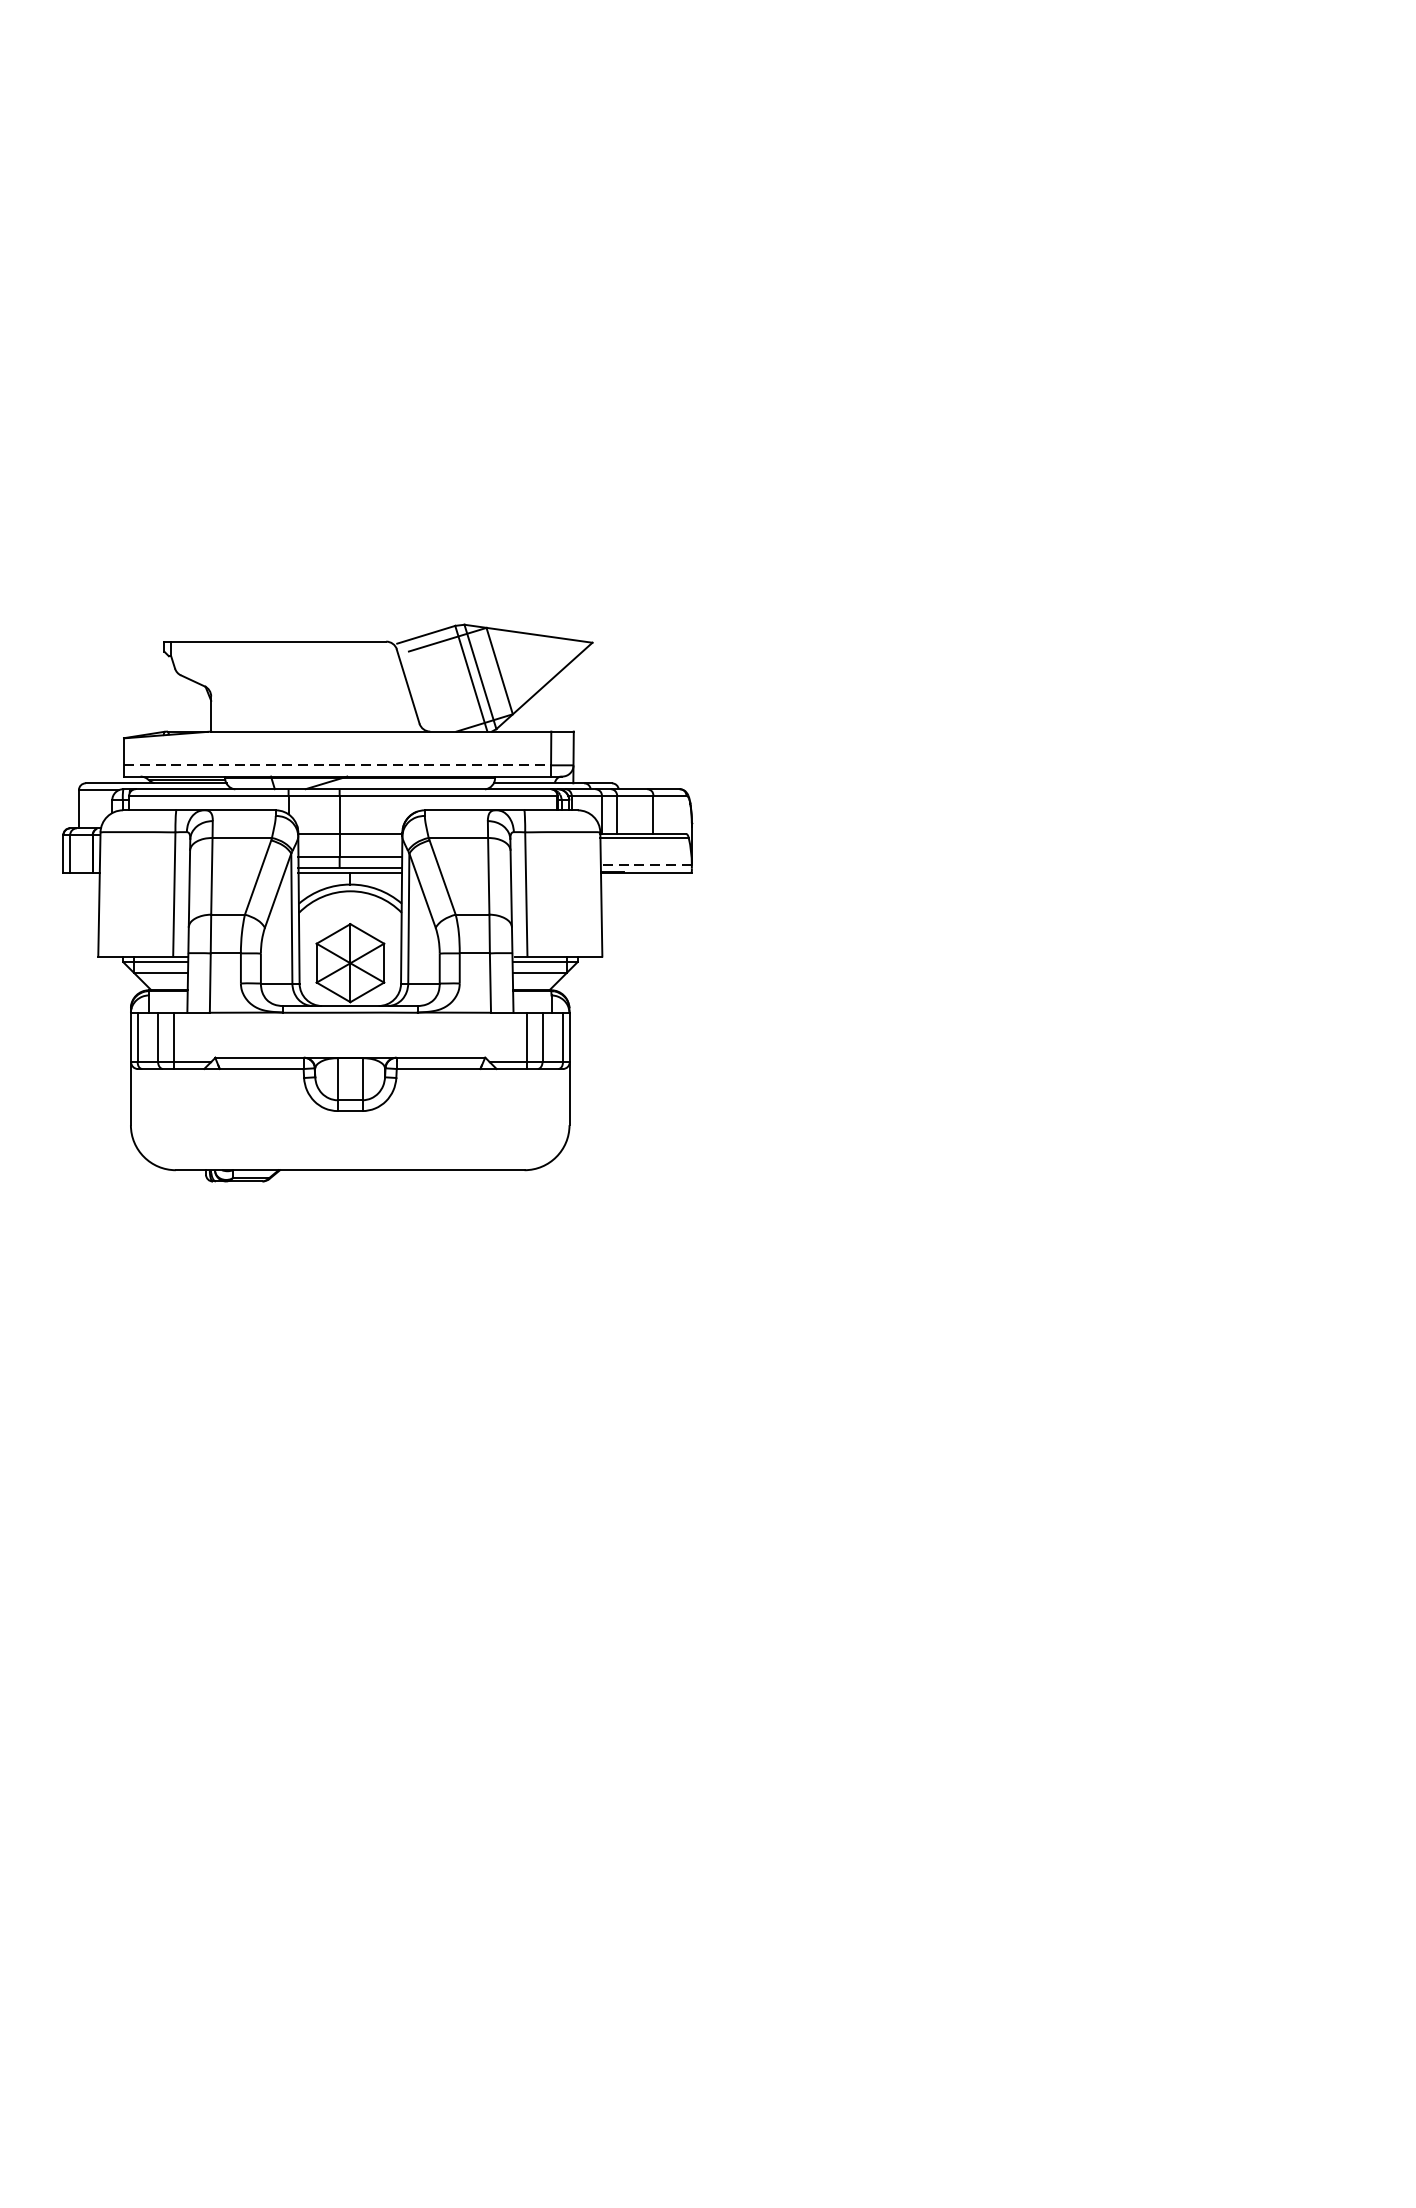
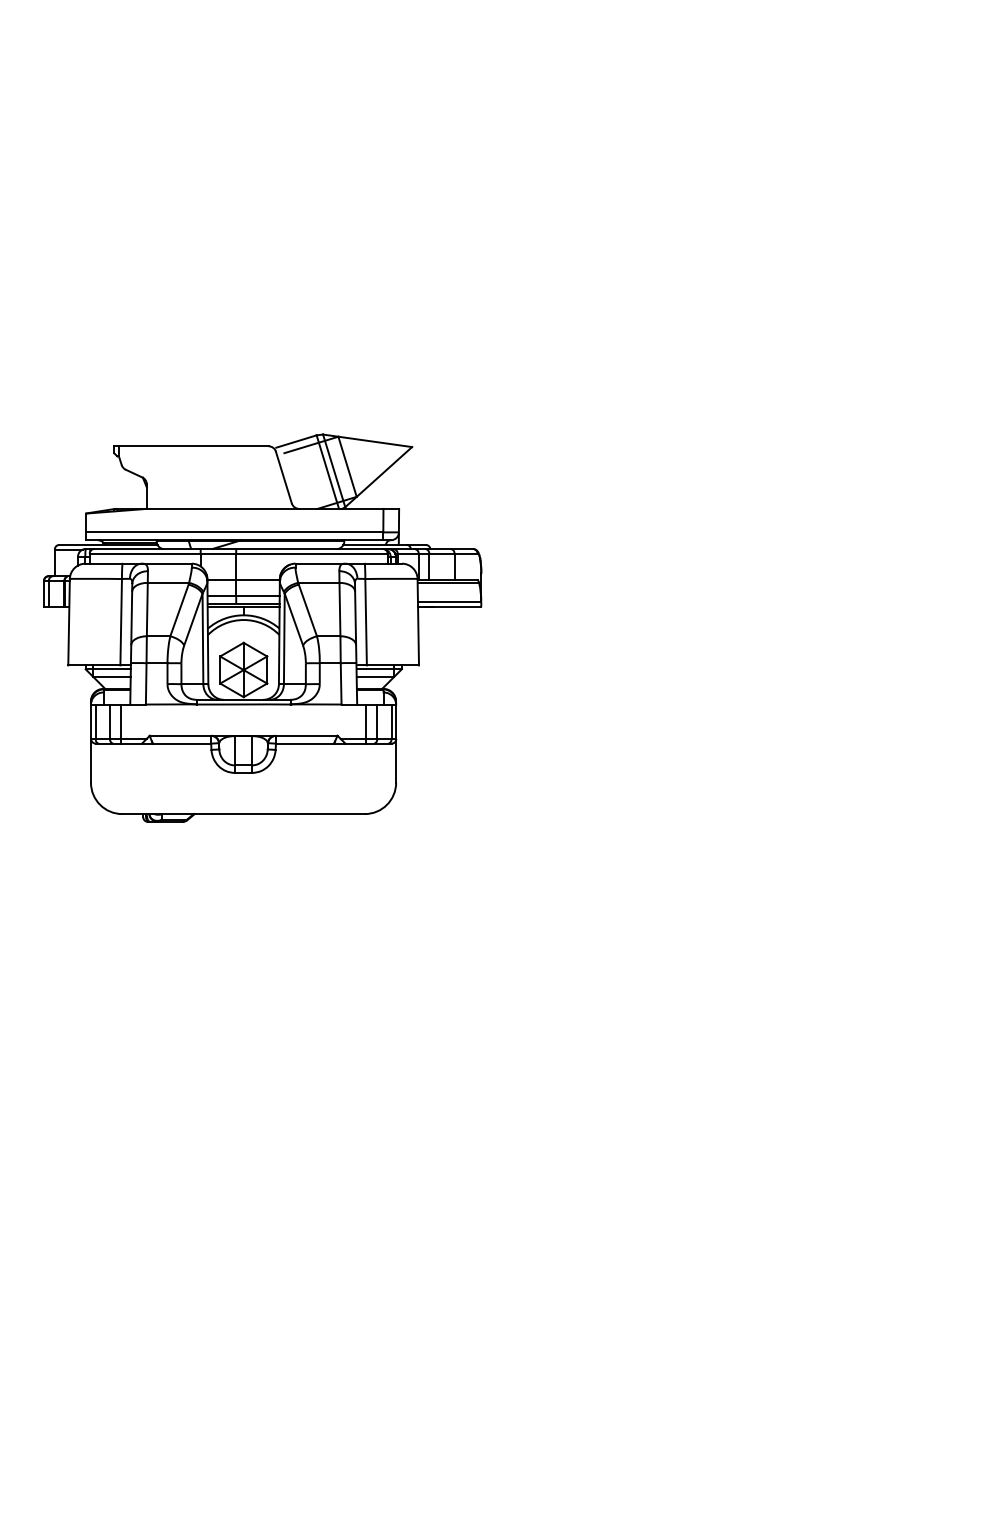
line: (337, 765) -> (234, 532), dashed -> solid
line: (646, 864) -> (449, 601), dashed -> solid

